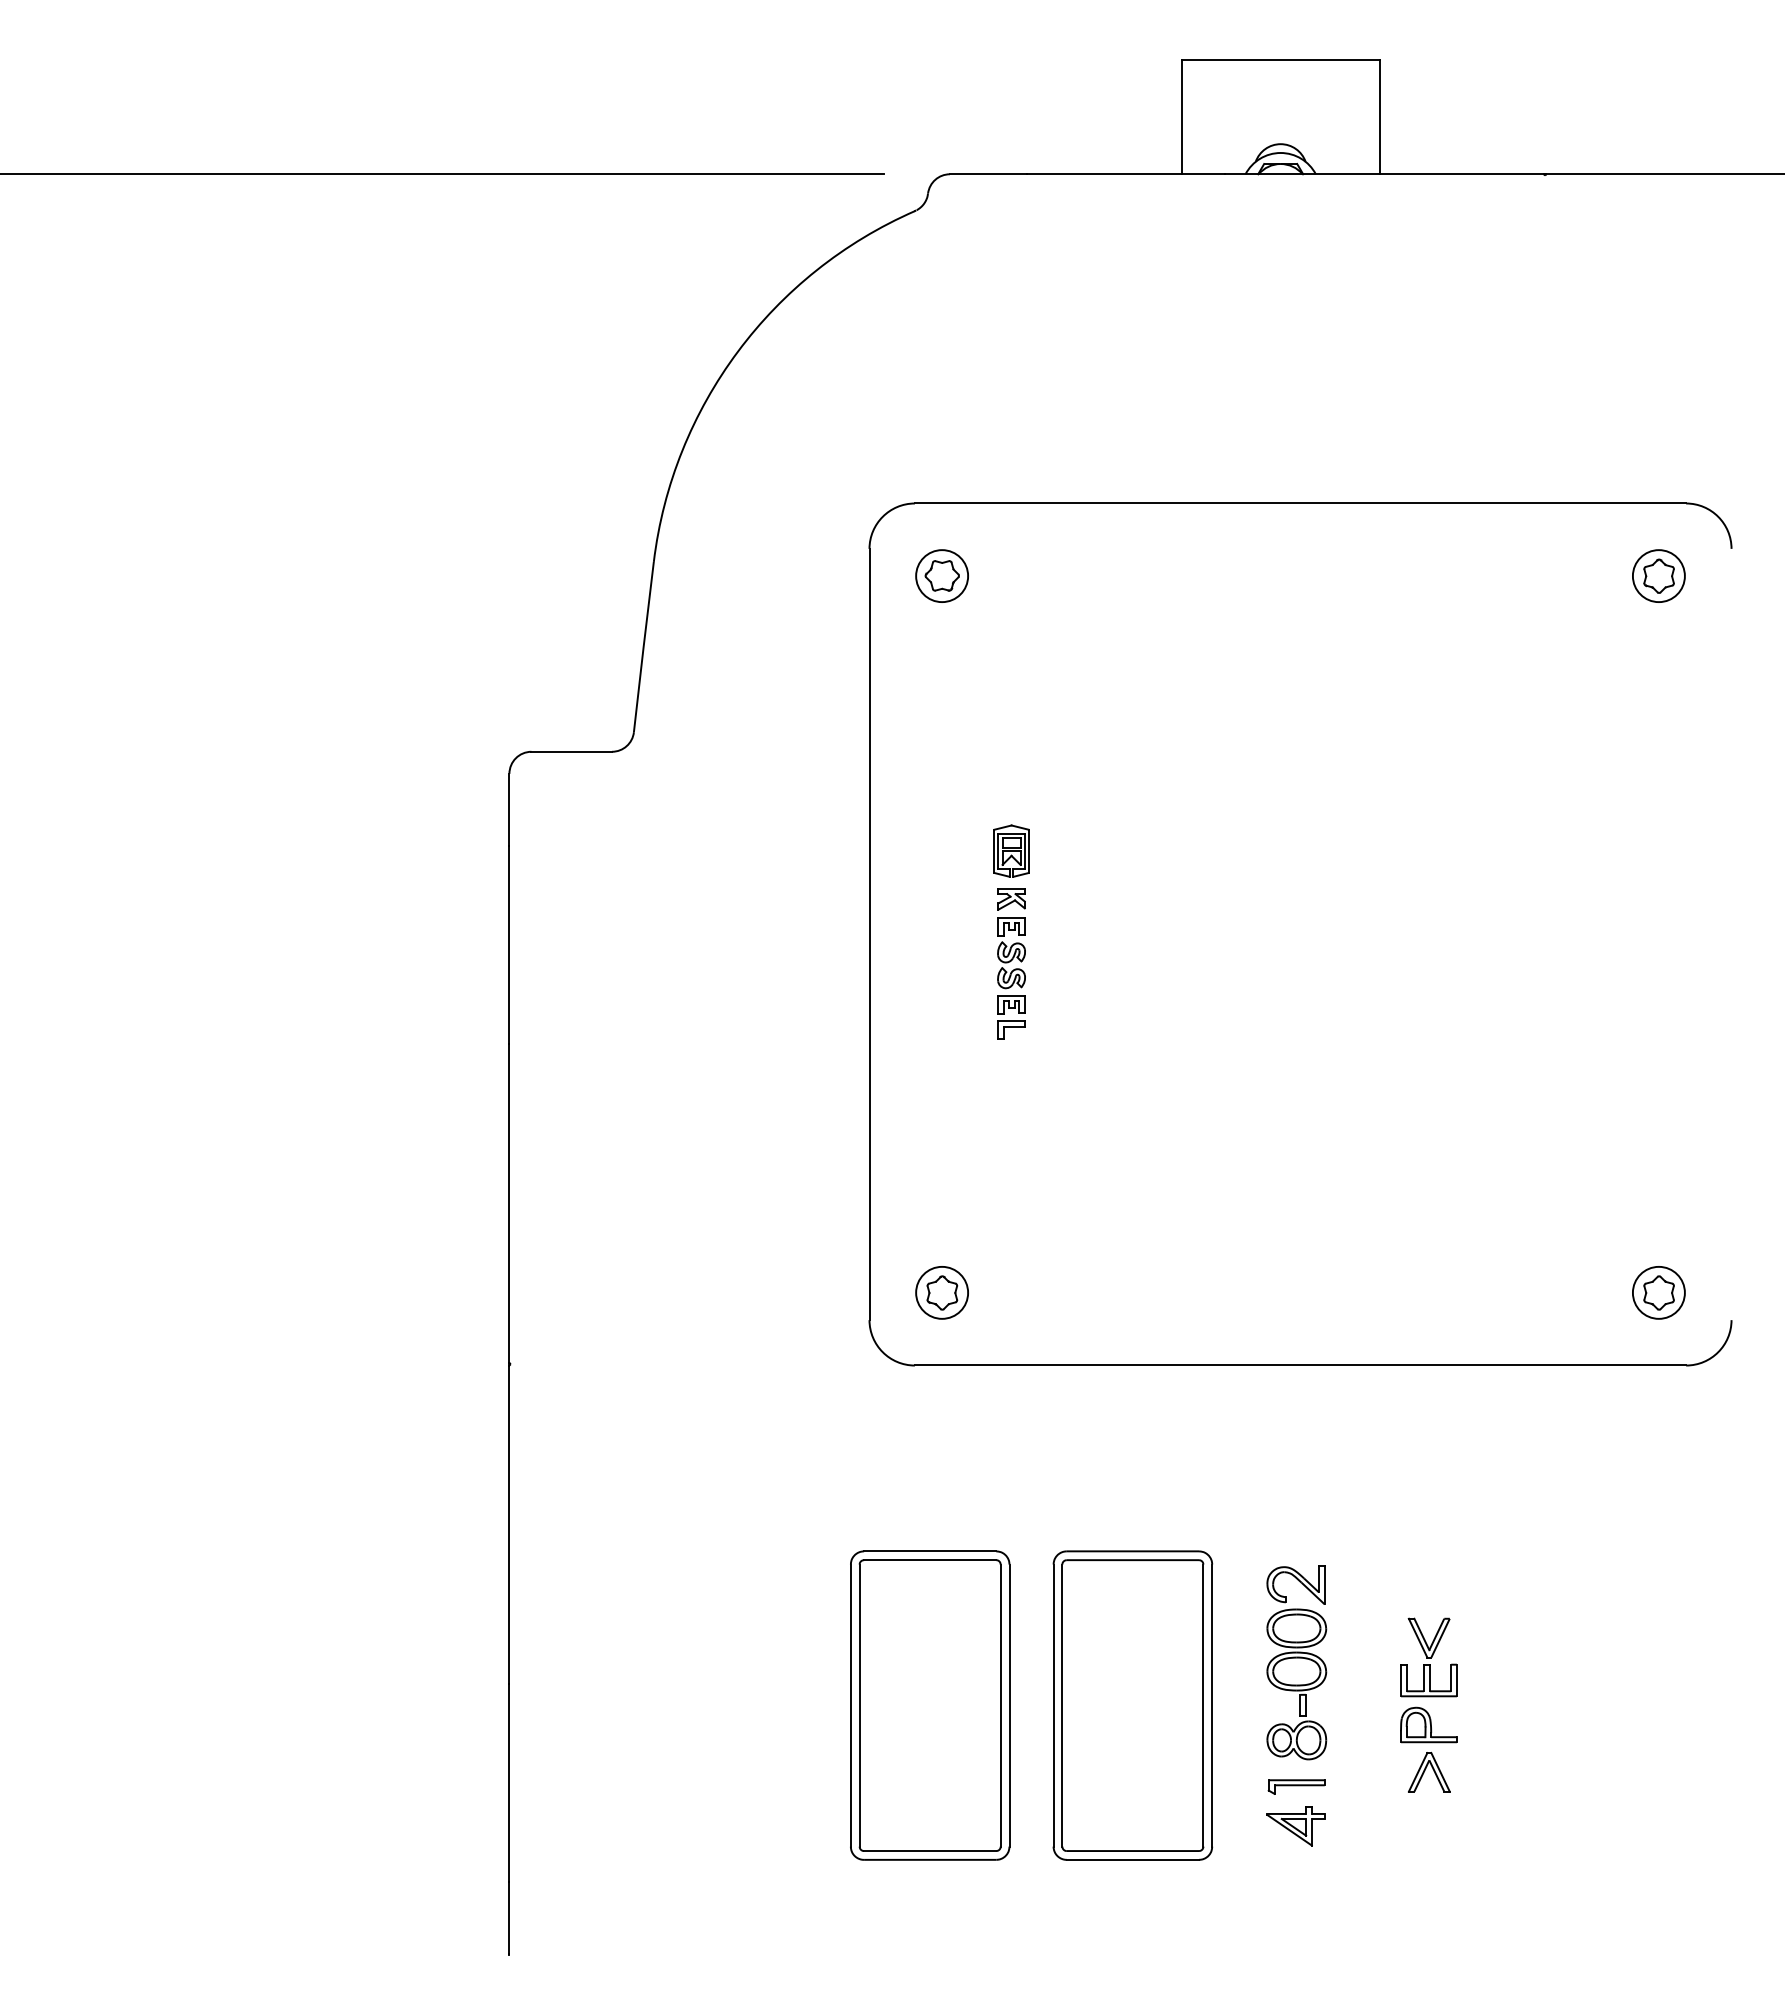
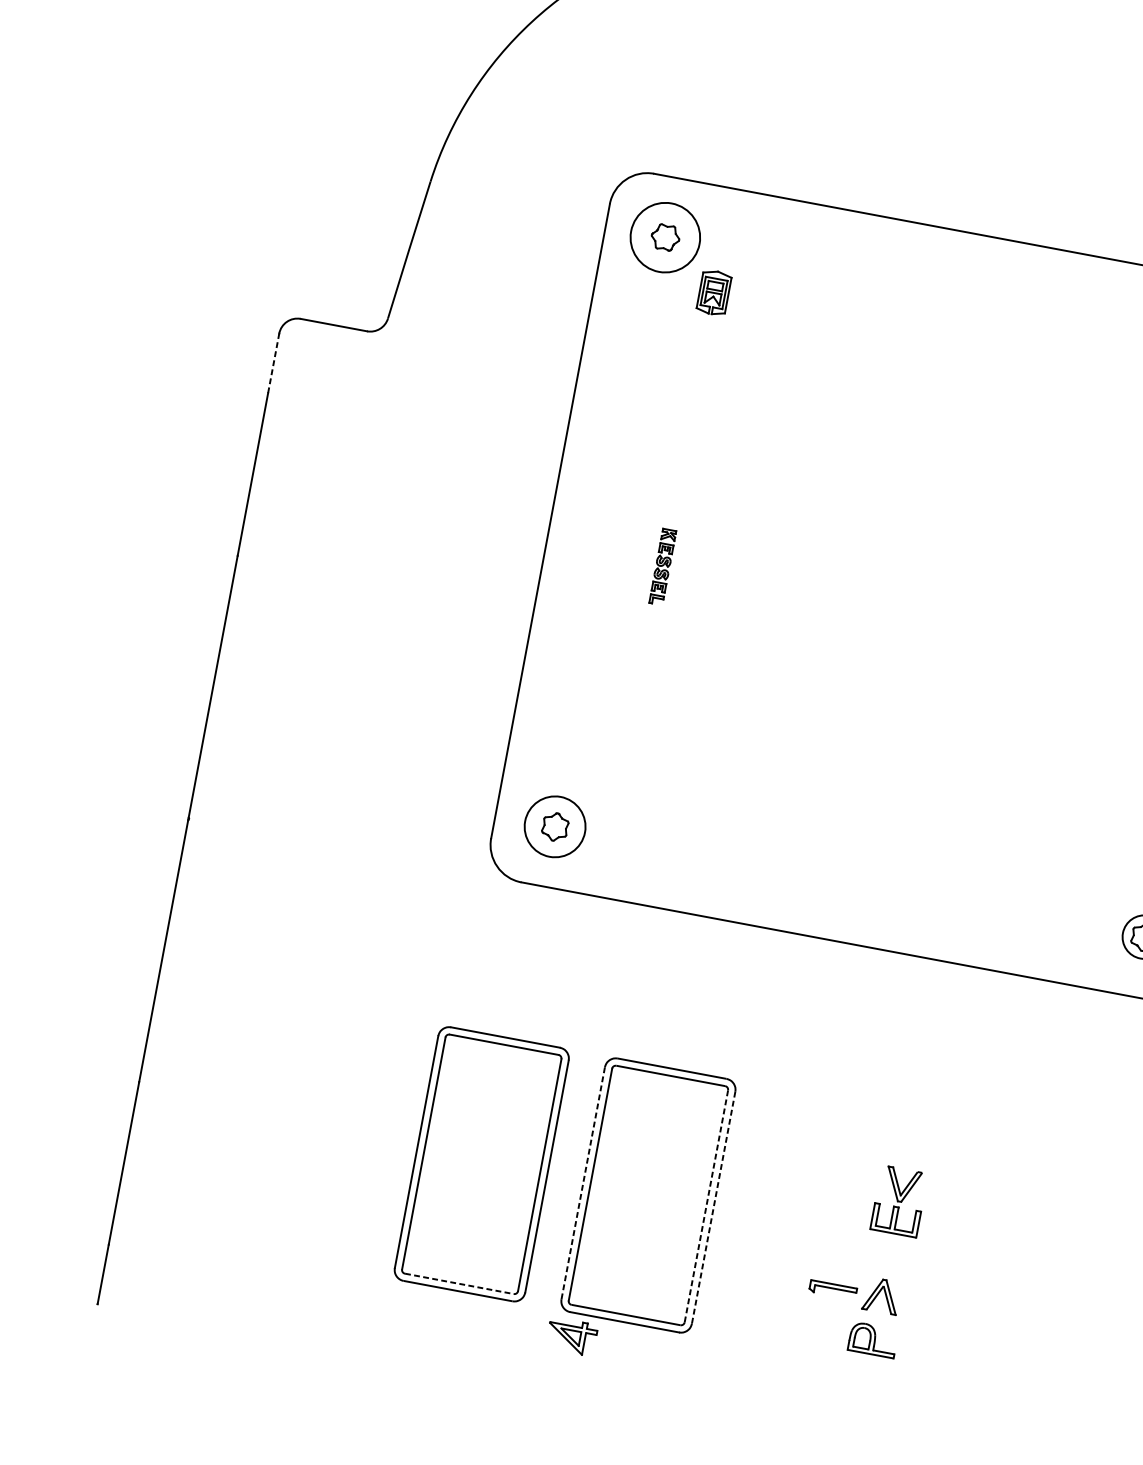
circle: (942, 576) -> (665, 238), size x1.6
line: (509, 809) -> (273, 362), solid -> dashed
part: (1011, 850) -> (714, 292), moved
part: (1011, 963) -> (662, 566), size x0.6
circle: (942, 1292) -> (555, 826), size x1.4
part: (1296, 1662) -> (789, 1185), removed
line: (1053, 1705) -> (583, 1183), solid -> dashed
line: (1203, 1705) -> (706, 1206), solid -> dashed
line: (1212, 1706) -> (713, 1208), solid -> dashed
part: (1428, 1724) -> (872, 1339), moved
part: (1296, 1786) -> (833, 1289), moved
part: (1295, 1826) -> (571, 1336), moved
line: (930, 1851) -> (459, 1284), solid -> dashed

